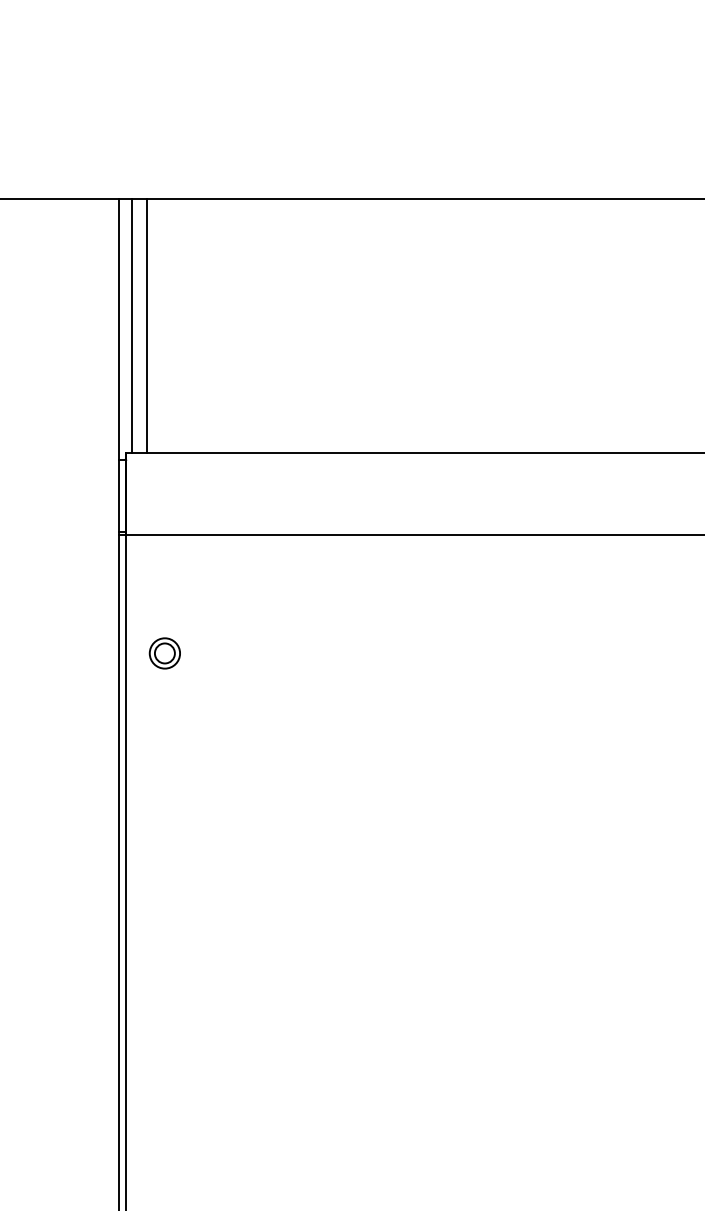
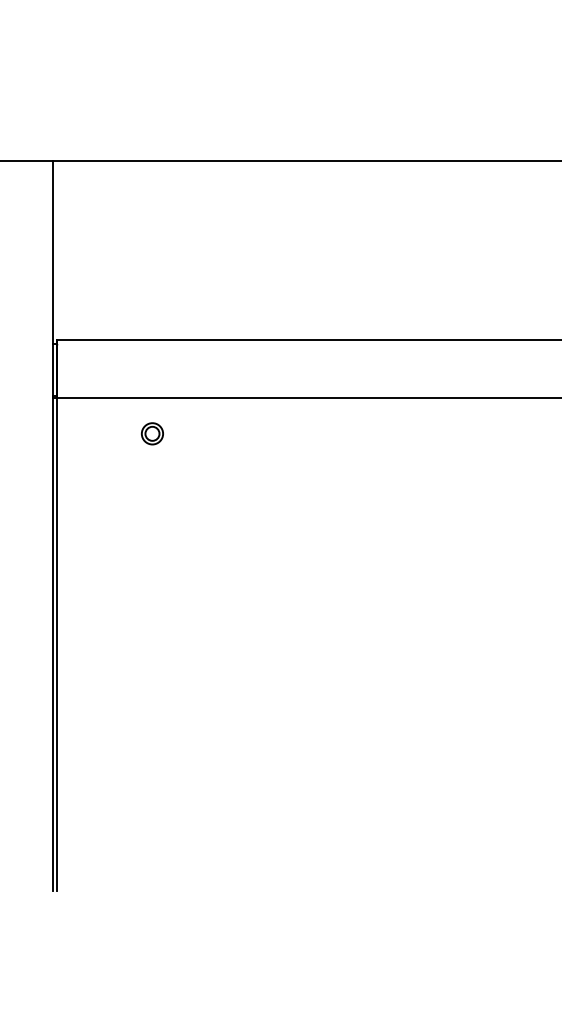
line: (132, 325) -> (61, 250), removed
line: (146, 325) -> (71, 250), removed
part: (164, 652) -> (152, 433), moved

